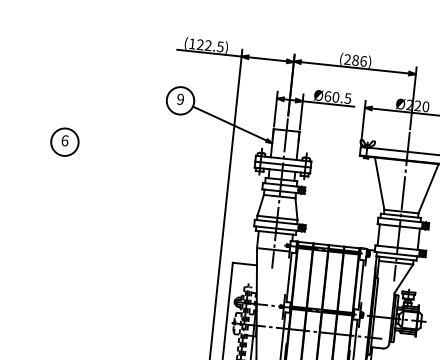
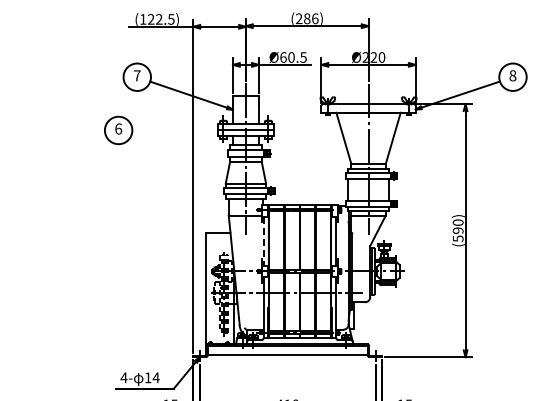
text: (179, 99) -> (136, 75), 9 -> 7
part: (64, 142) -> (118, 130), moved
line: (288, 277) -> (263, 241), solid -> dashed

